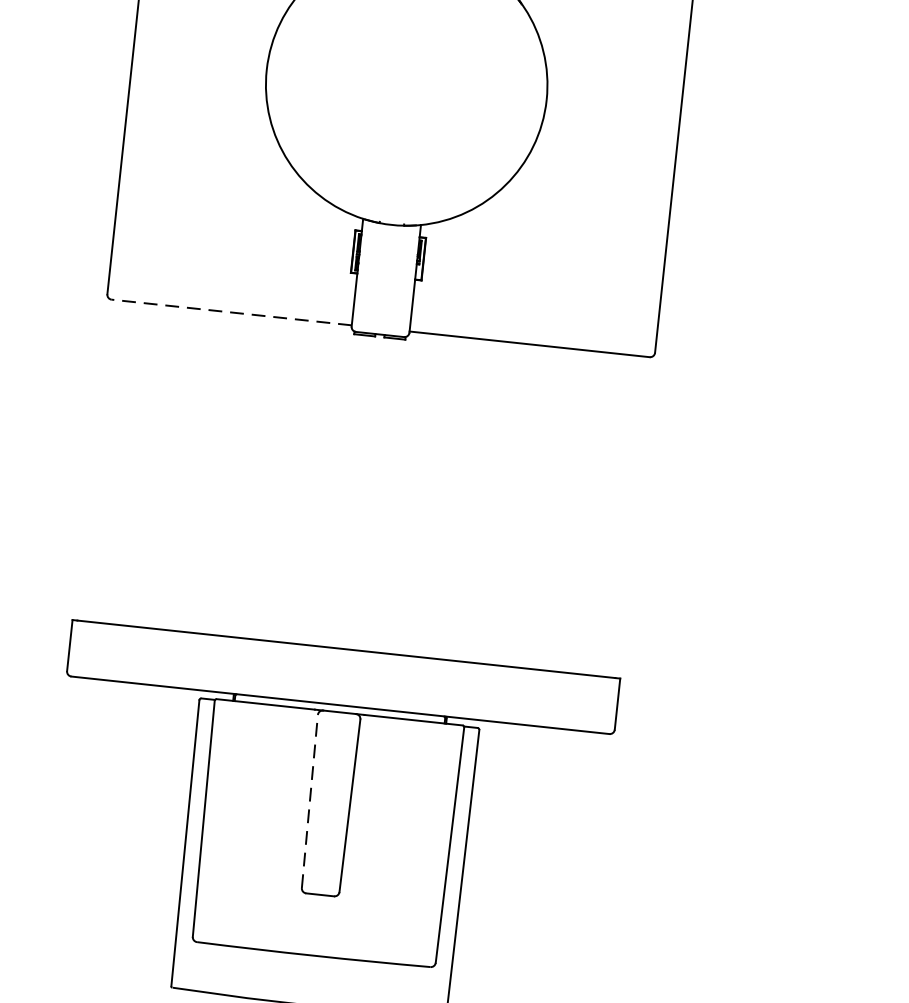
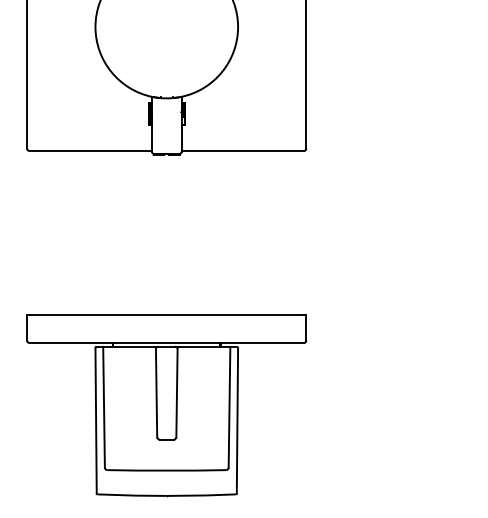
line: (230, 313) -> (90, 151), dashed -> solid
line: (309, 800) -> (156, 392), dashed -> solid

